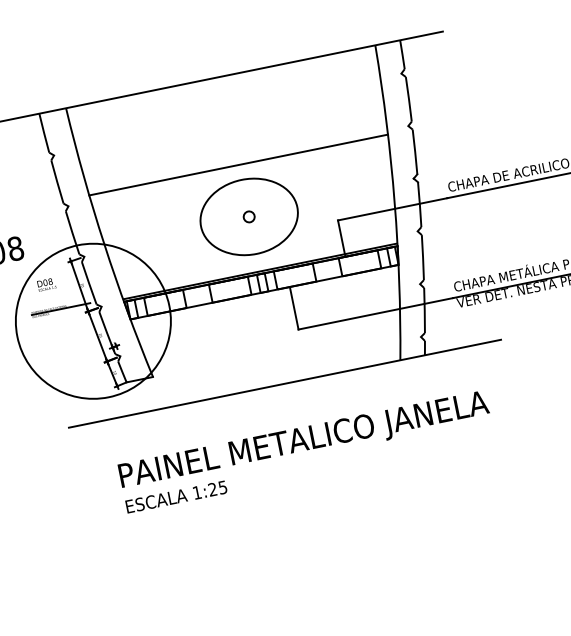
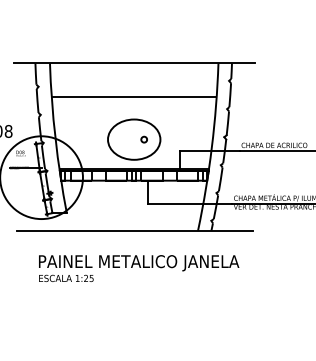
line: (237, 165) -> (133, 97), moved
circle: (247, 216) -> (143, 139), moved

